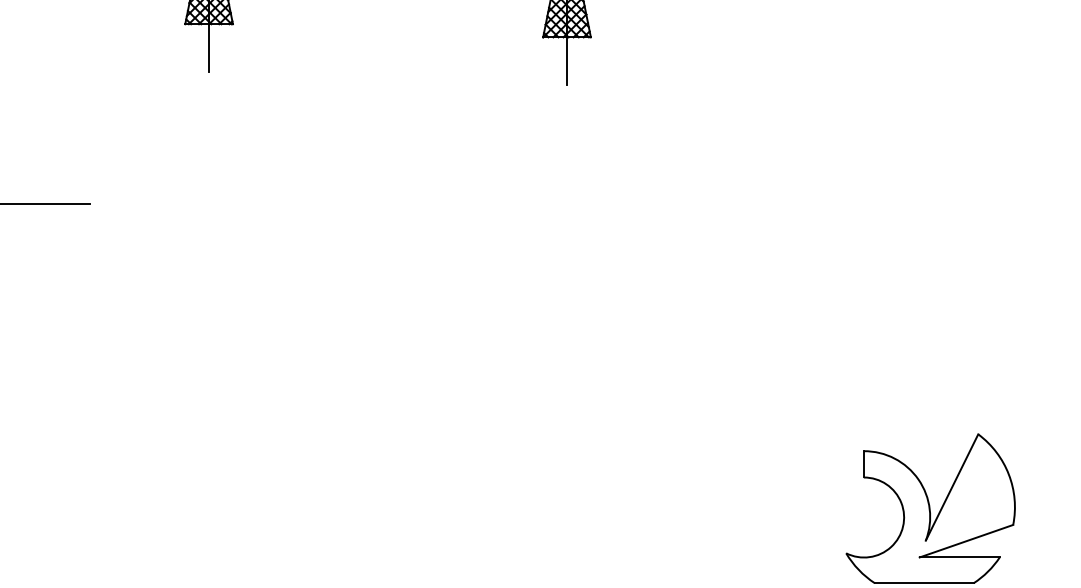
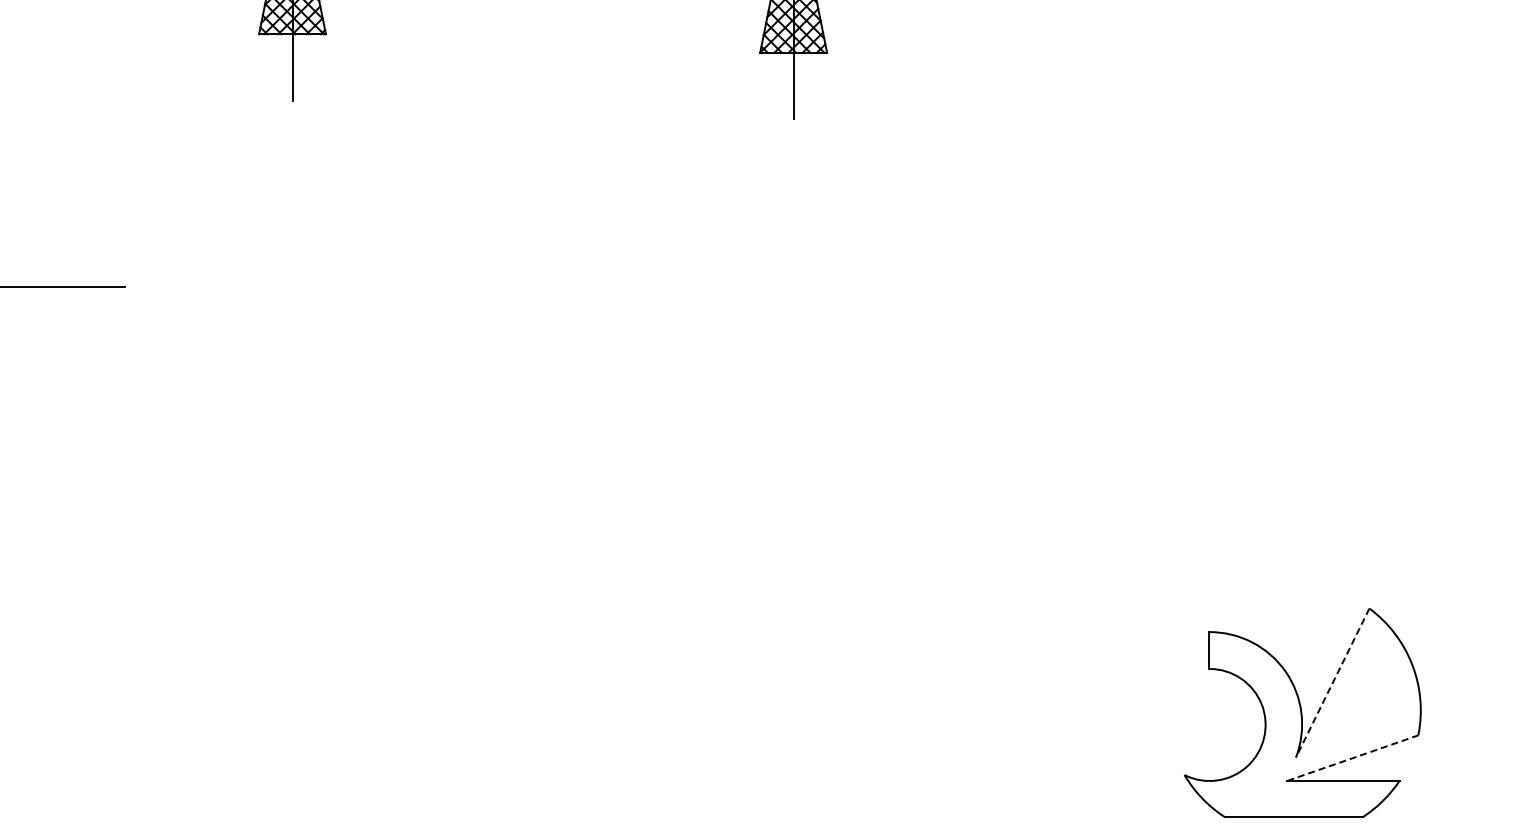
line: (951, 487) -> (1332, 683), solid -> dashed
line: (966, 540) -> (1353, 757), solid -> dashed

